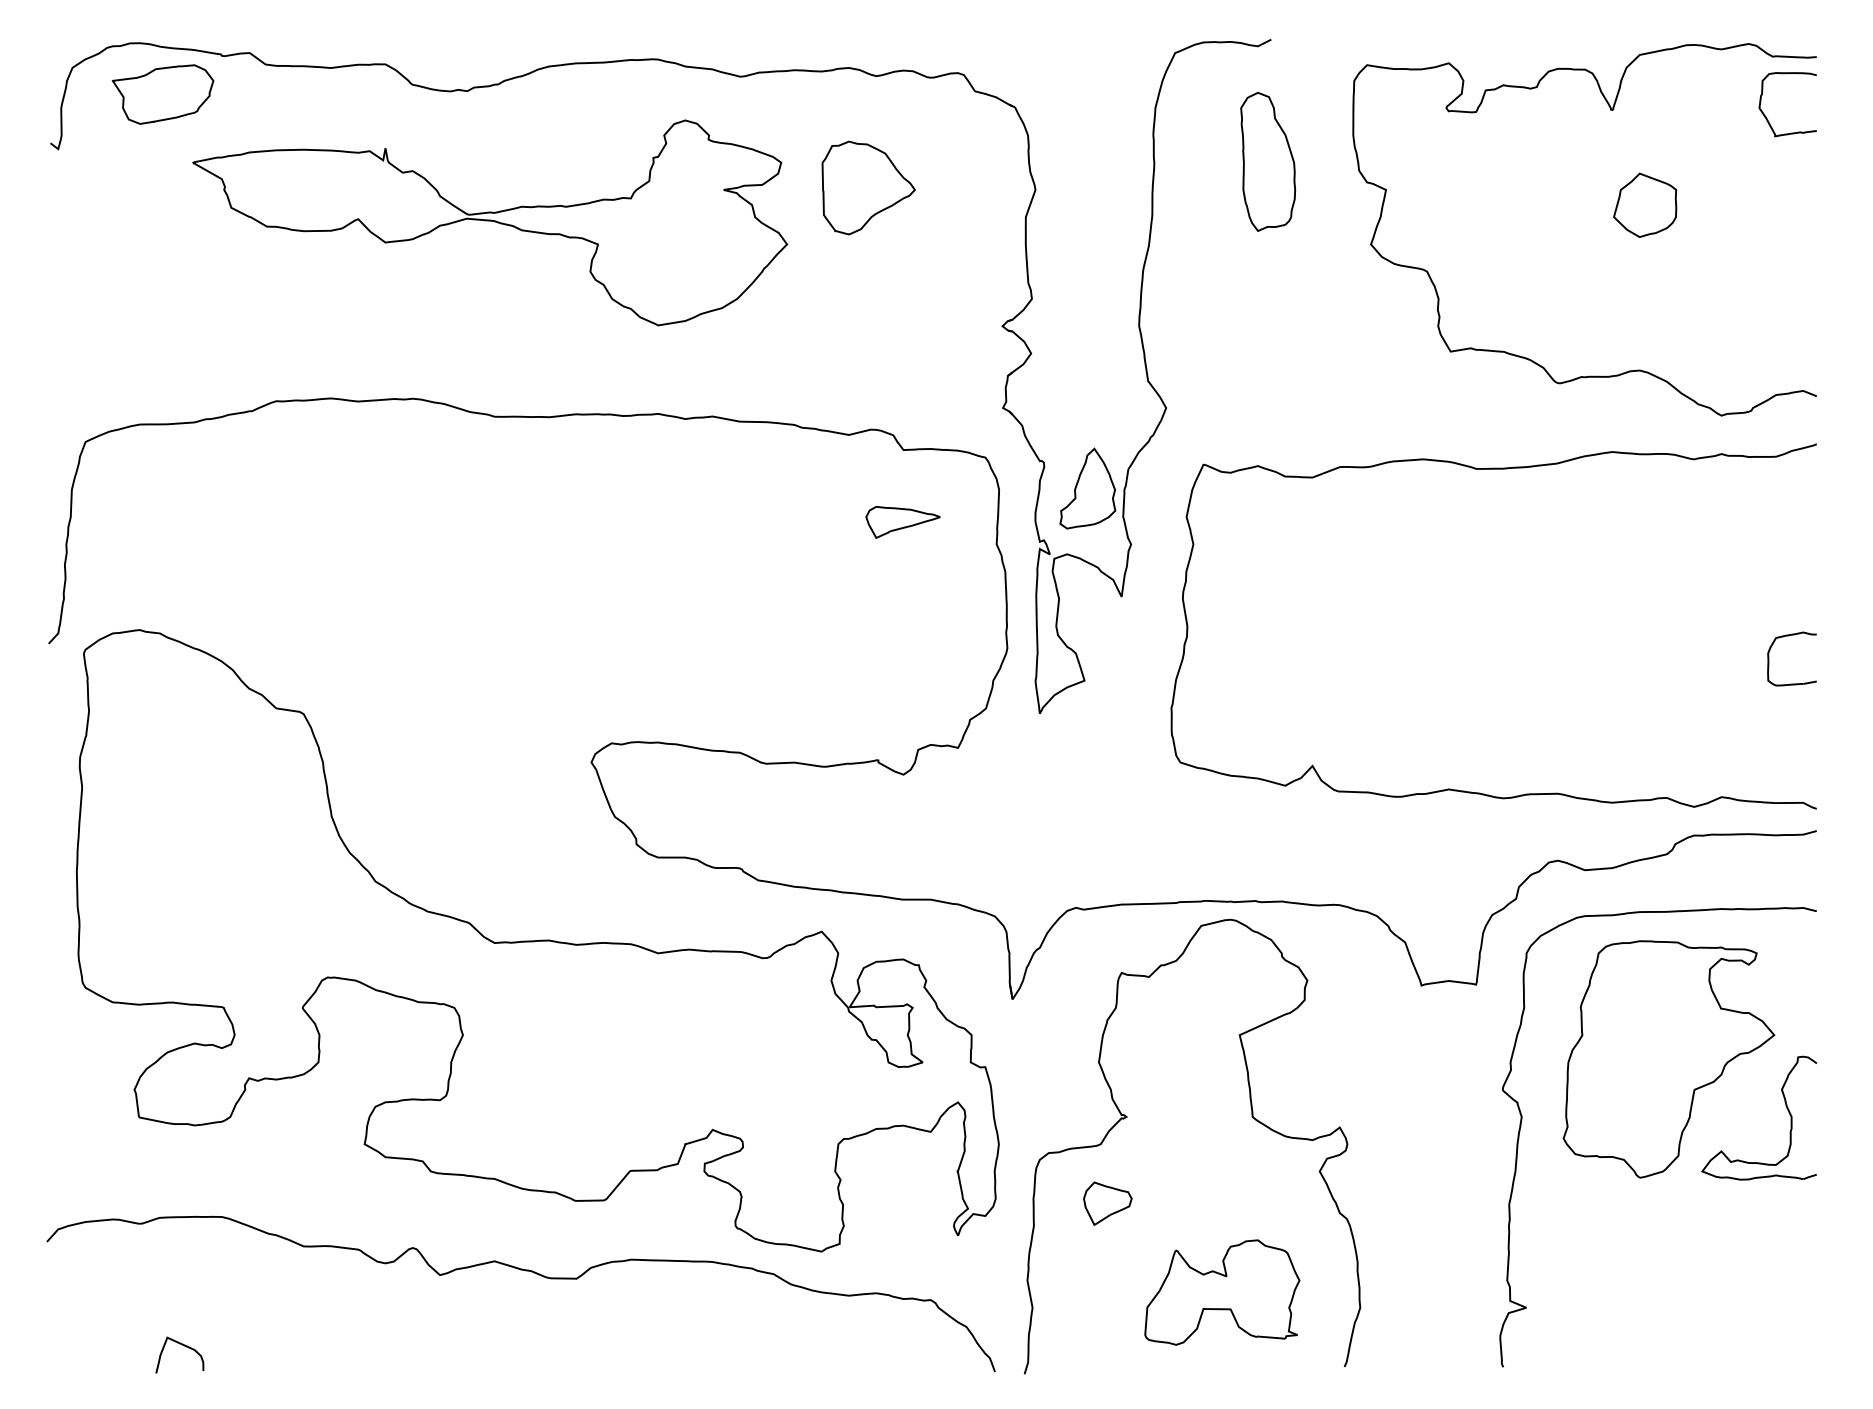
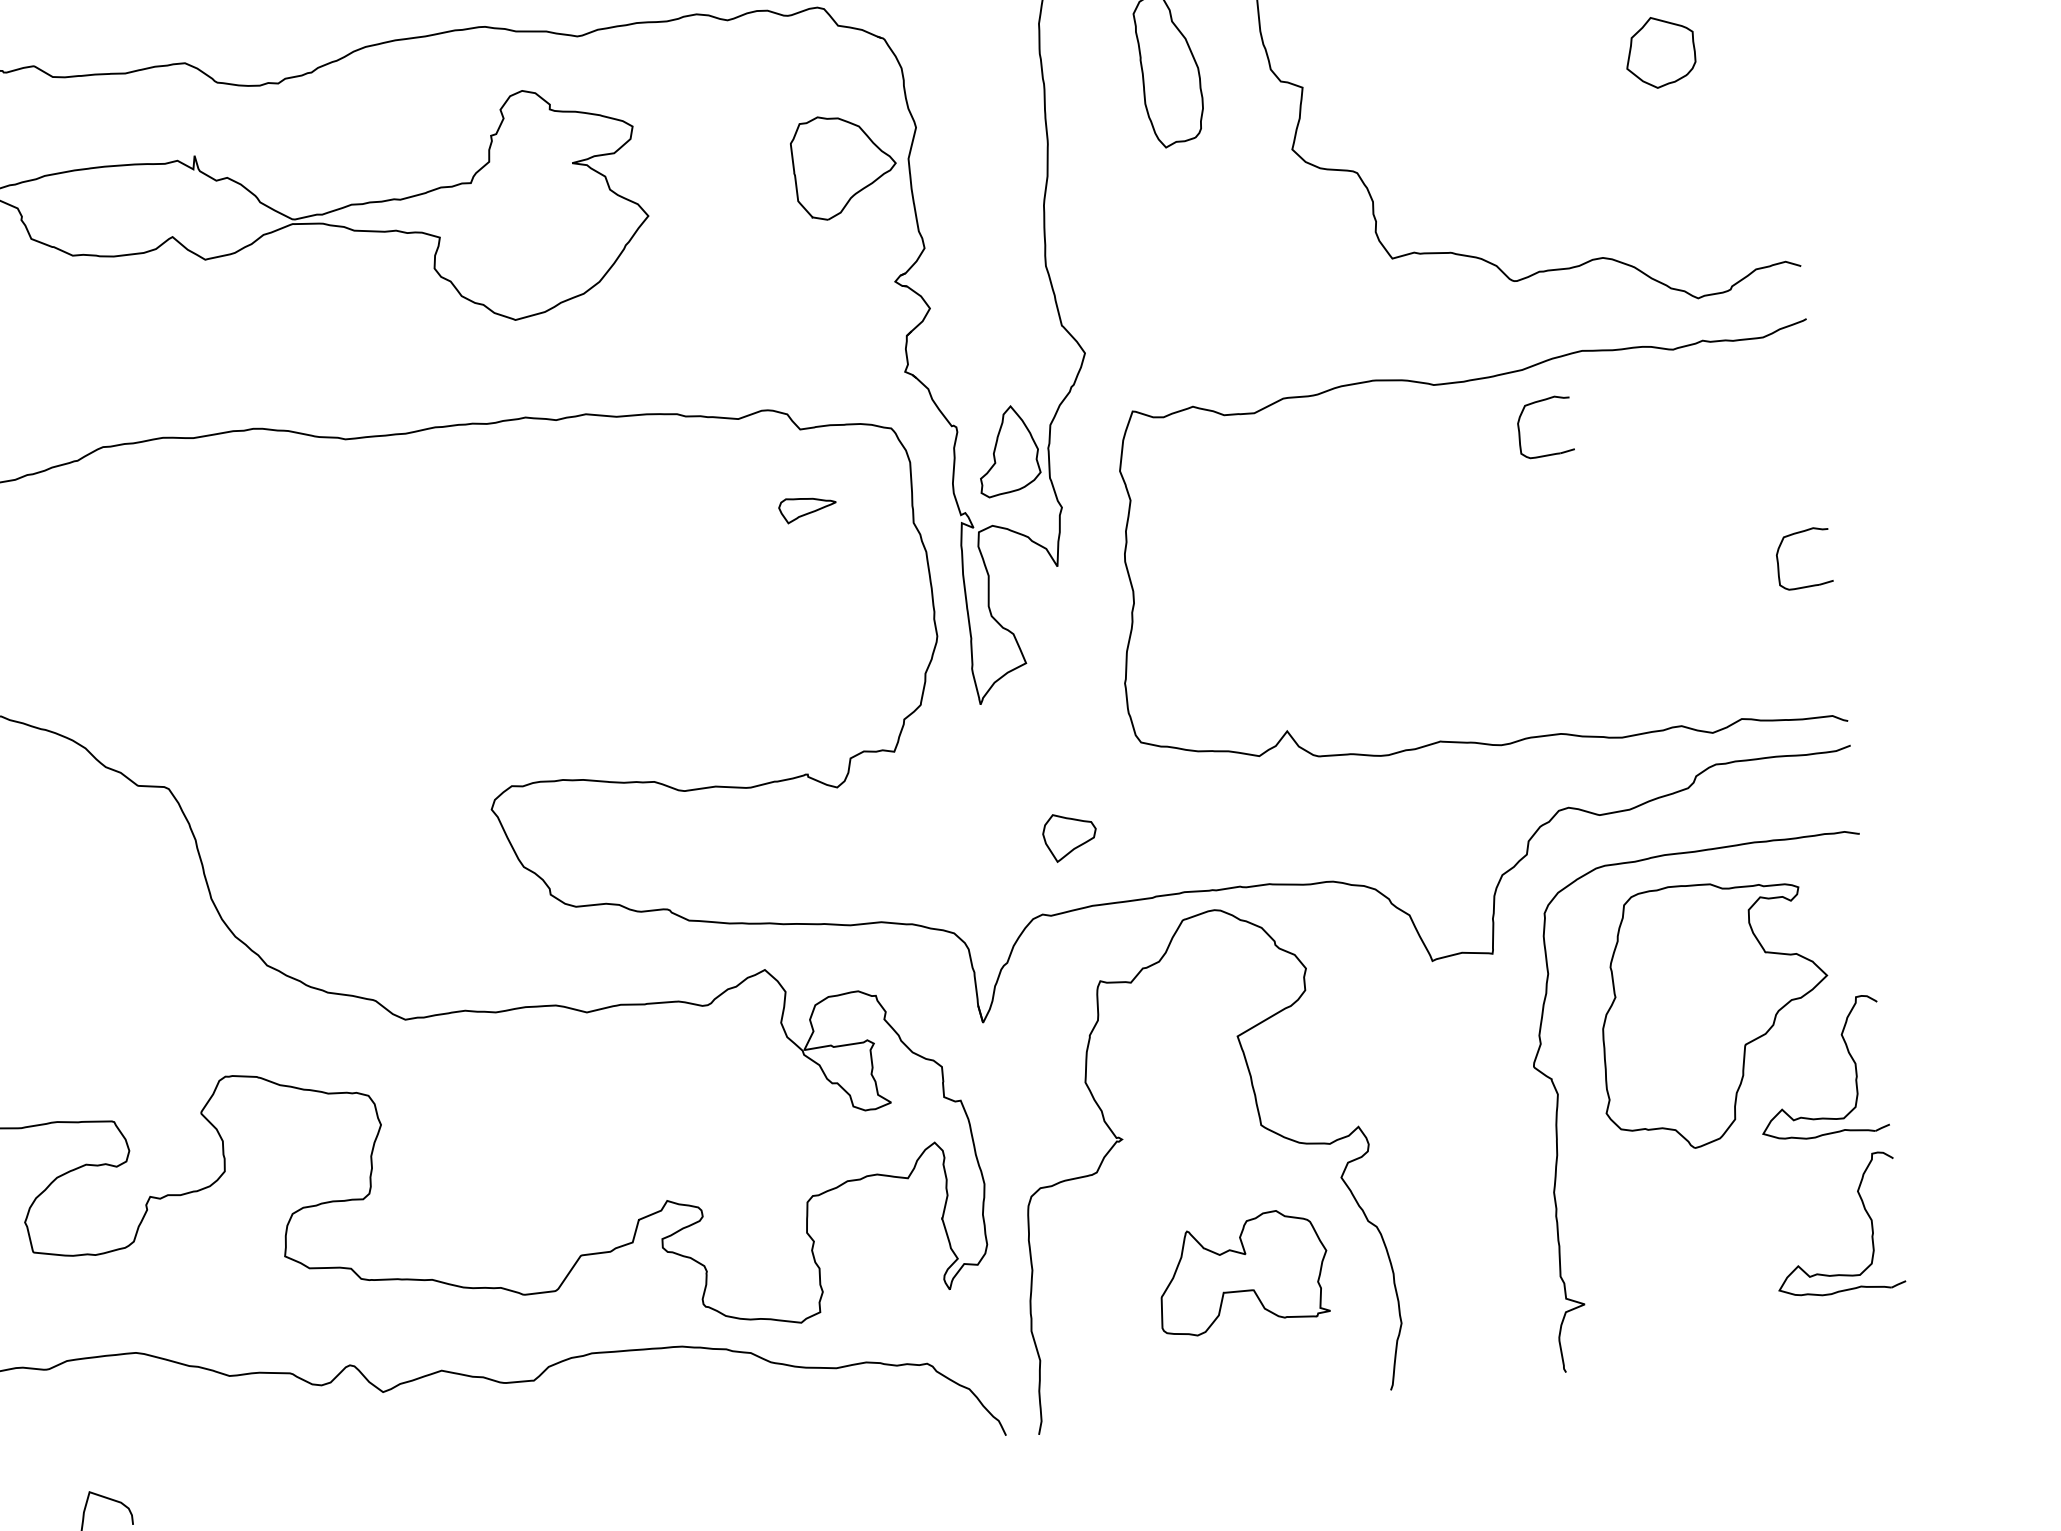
part: (868, 187) -> (844, 165), moved
part: (1645, 204) -> (1660, 51), moved
part: (1549, 516) -> (1520, 429), added
part: (902, 521) -> (807, 508), size x0.7
part: (1107, 1203) -> (1069, 836), moved
part: (1785, 1248) -> (1863, 1209), added
part: (1222, 1292) -> (1242, 1272), moved

